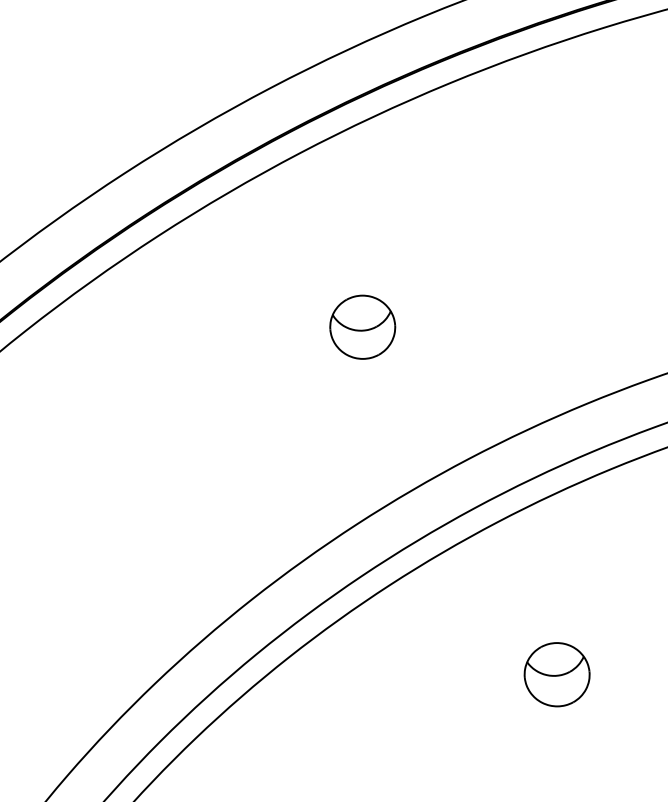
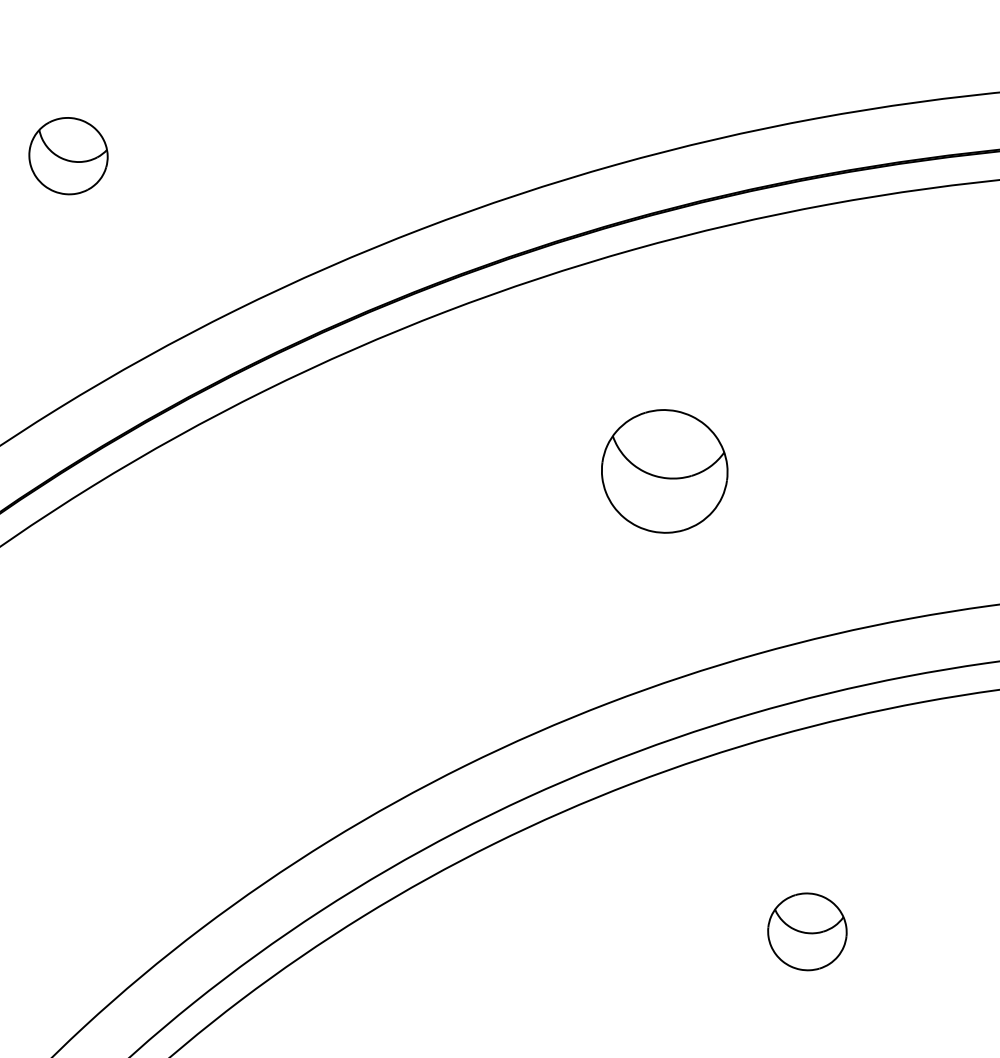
part: (362, 327) -> (664, 471), size x1.6

